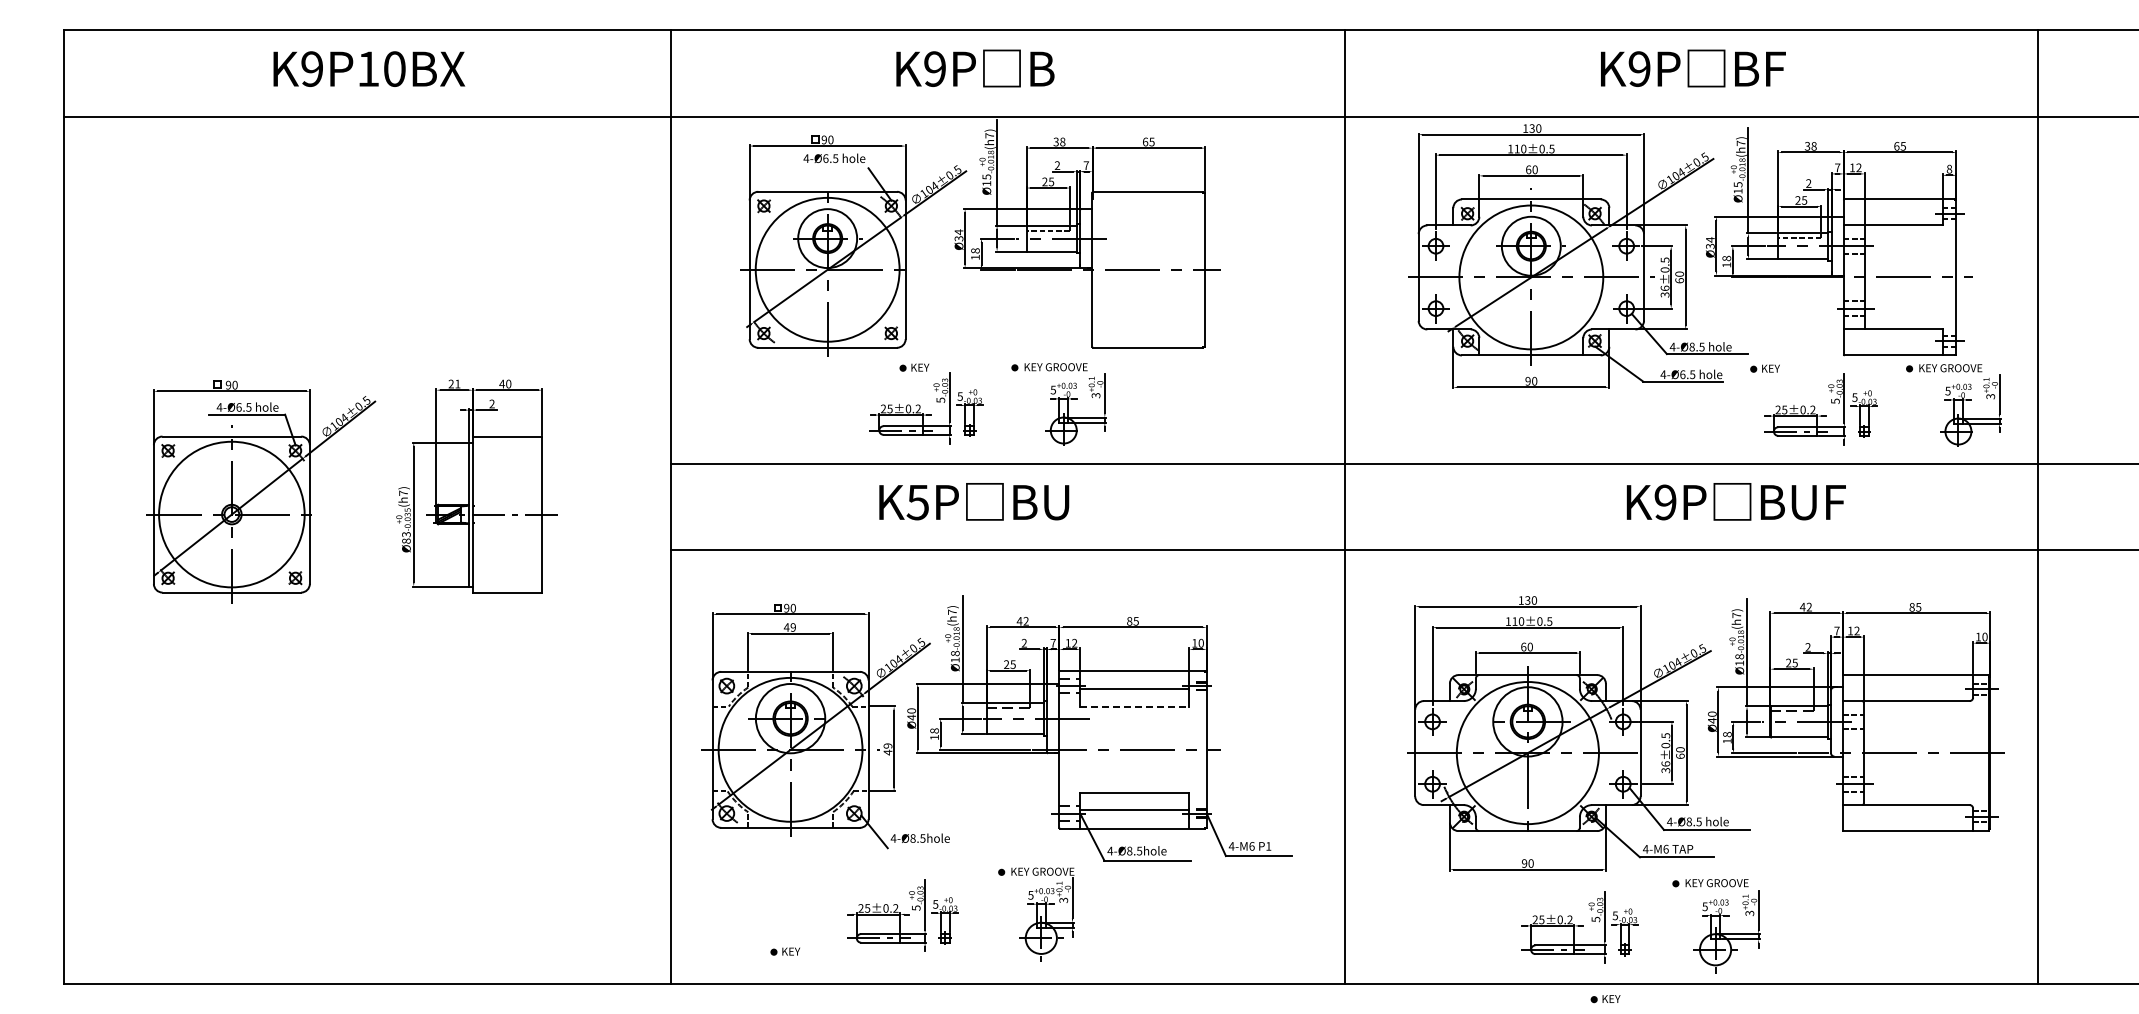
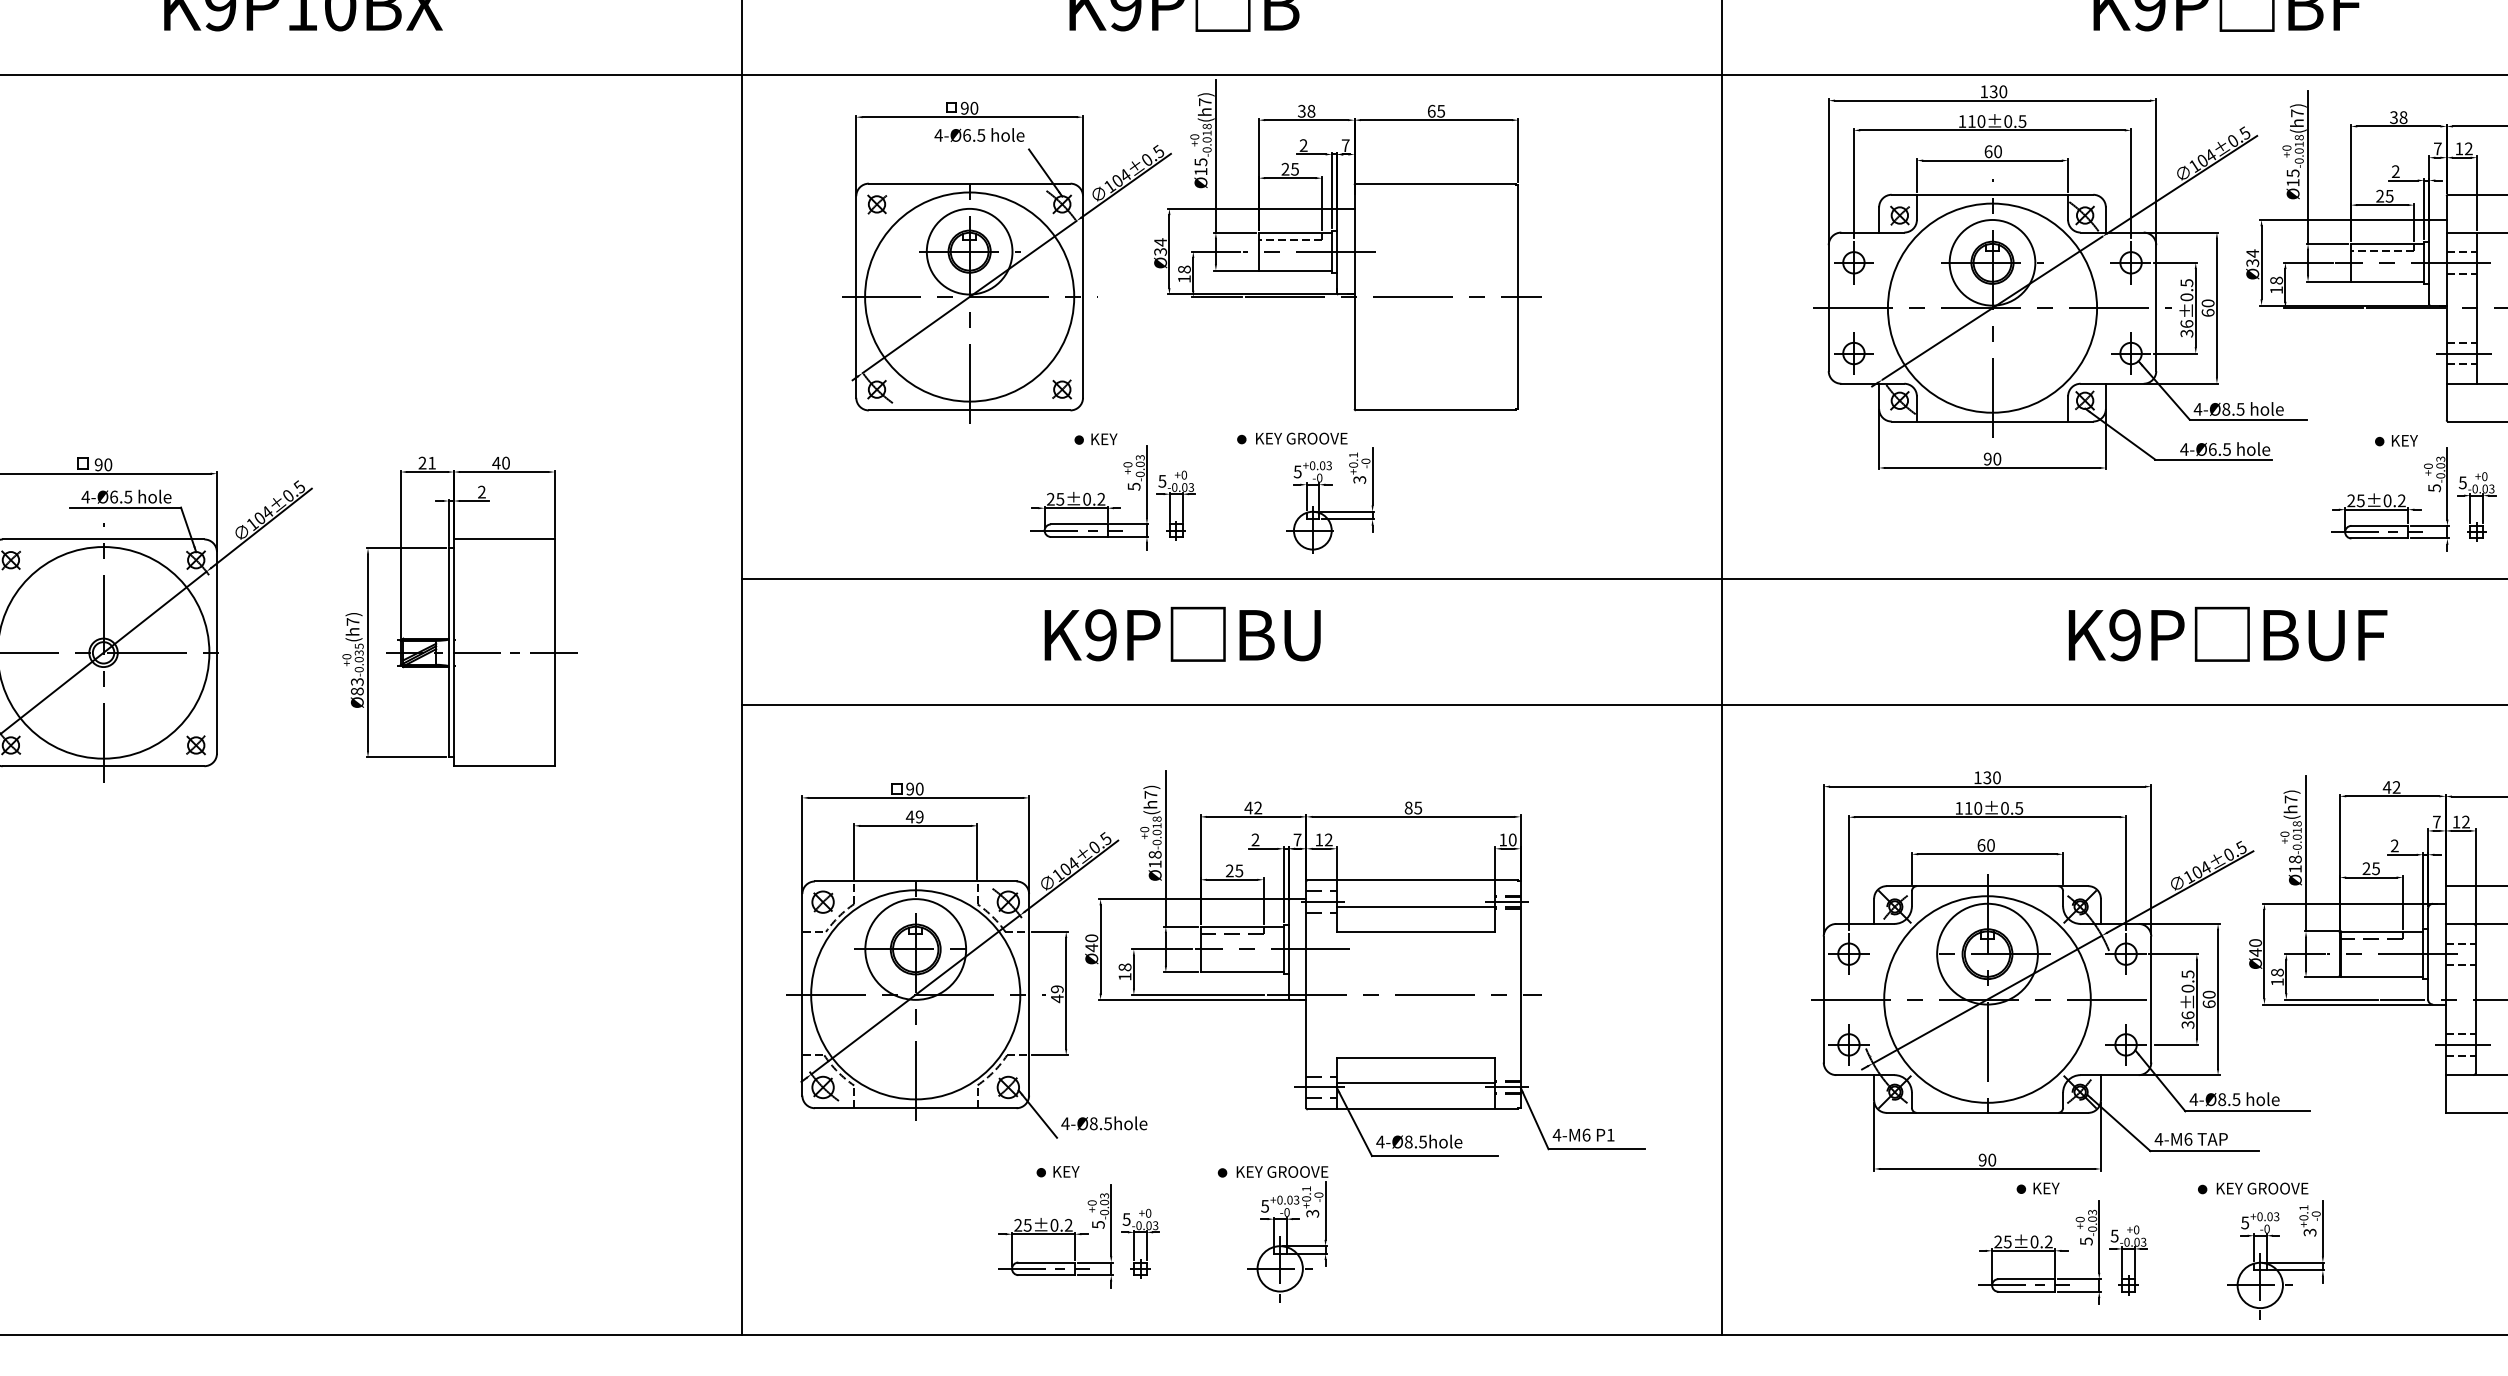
part: (1764, 368) -> (2395, 440), moved
text: (1735, 501) -> (2226, 633), moved
text: (917, 502) -> (1100, 635), K5P -> K9P
line: (1134, 706) -> (1415, 931), dashed -> solid
part: (784, 951) -> (1056, 1171), moved
part: (1605, 999) -> (2037, 1189), moved

